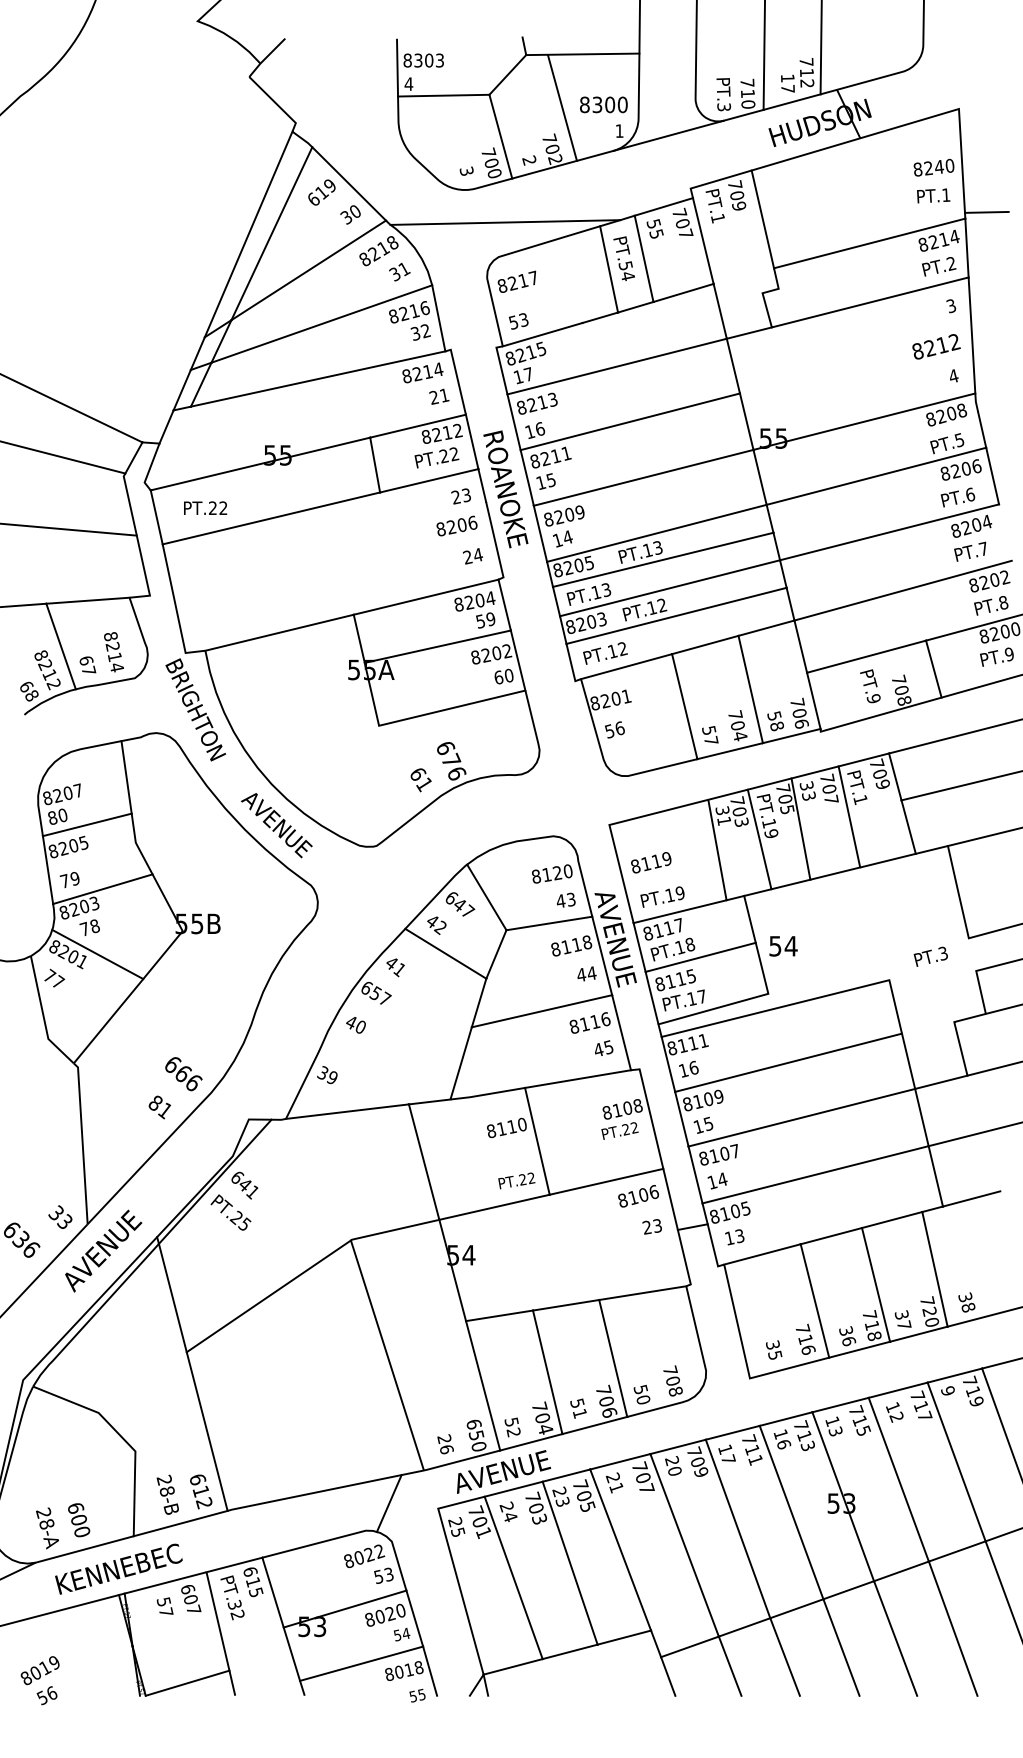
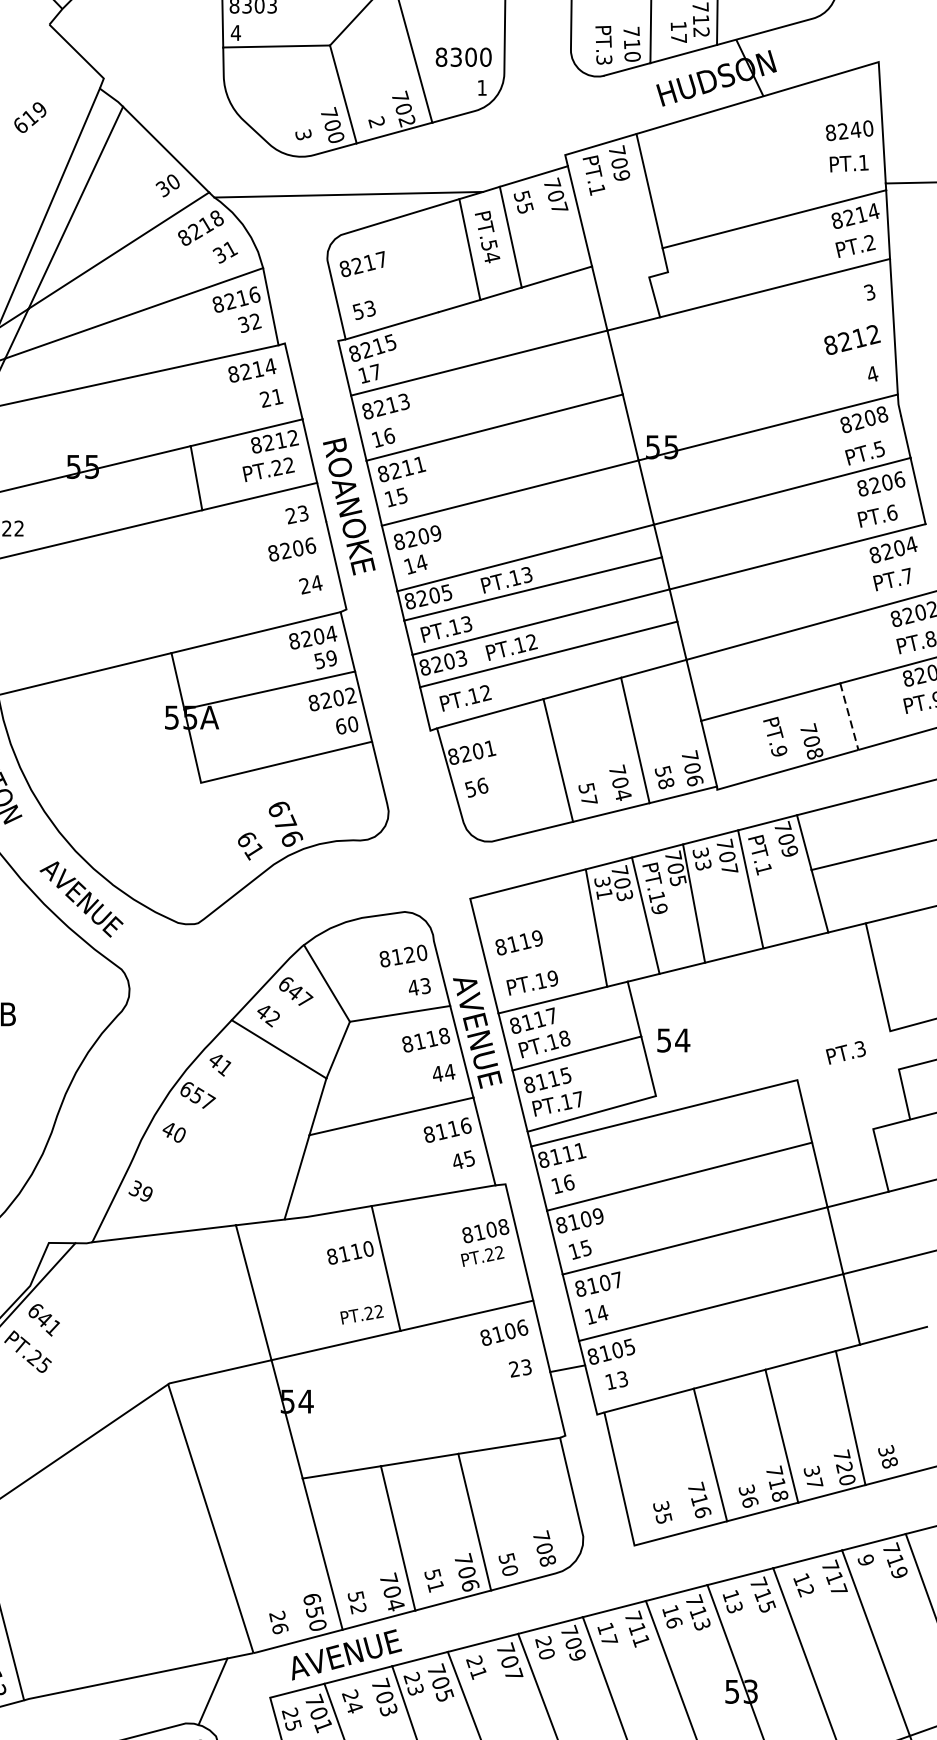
line: (668, 135) -> (539, 93), removed
text: (321, 192) -> (29, 117), moved
line: (933, 669) -> (848, 717), solid -> dashed

